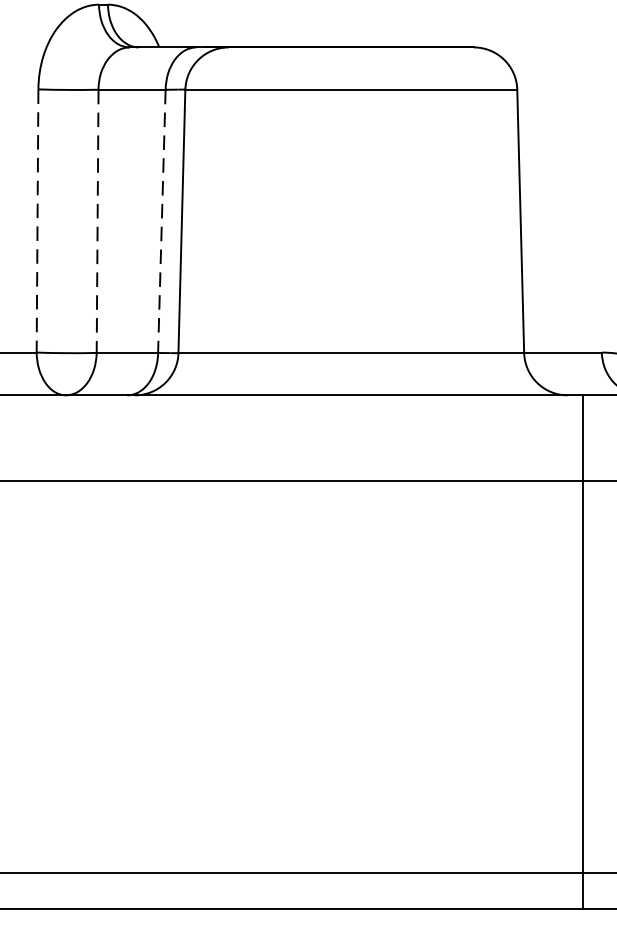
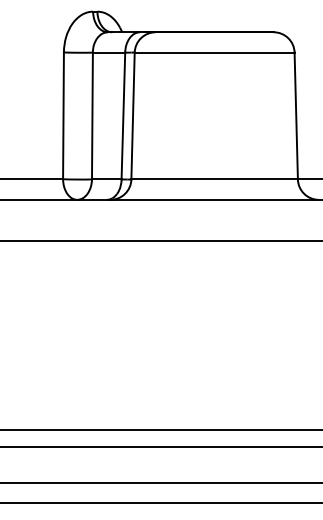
line: (37, 222) -> (63, 116), dashed -> solid
line: (97, 222) -> (92, 116), dashed -> solid
line: (162, 222) -> (123, 116), dashed -> solid

